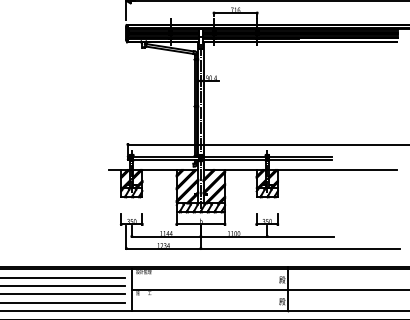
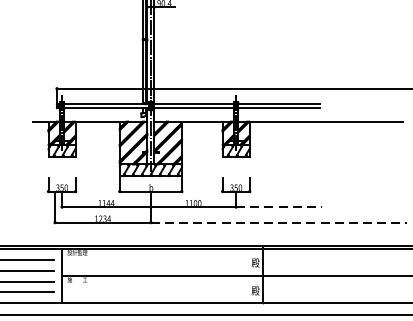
line: (300, 236) -> (278, 207), solid -> dashed
line: (300, 248) -> (278, 222), solid -> dashed

